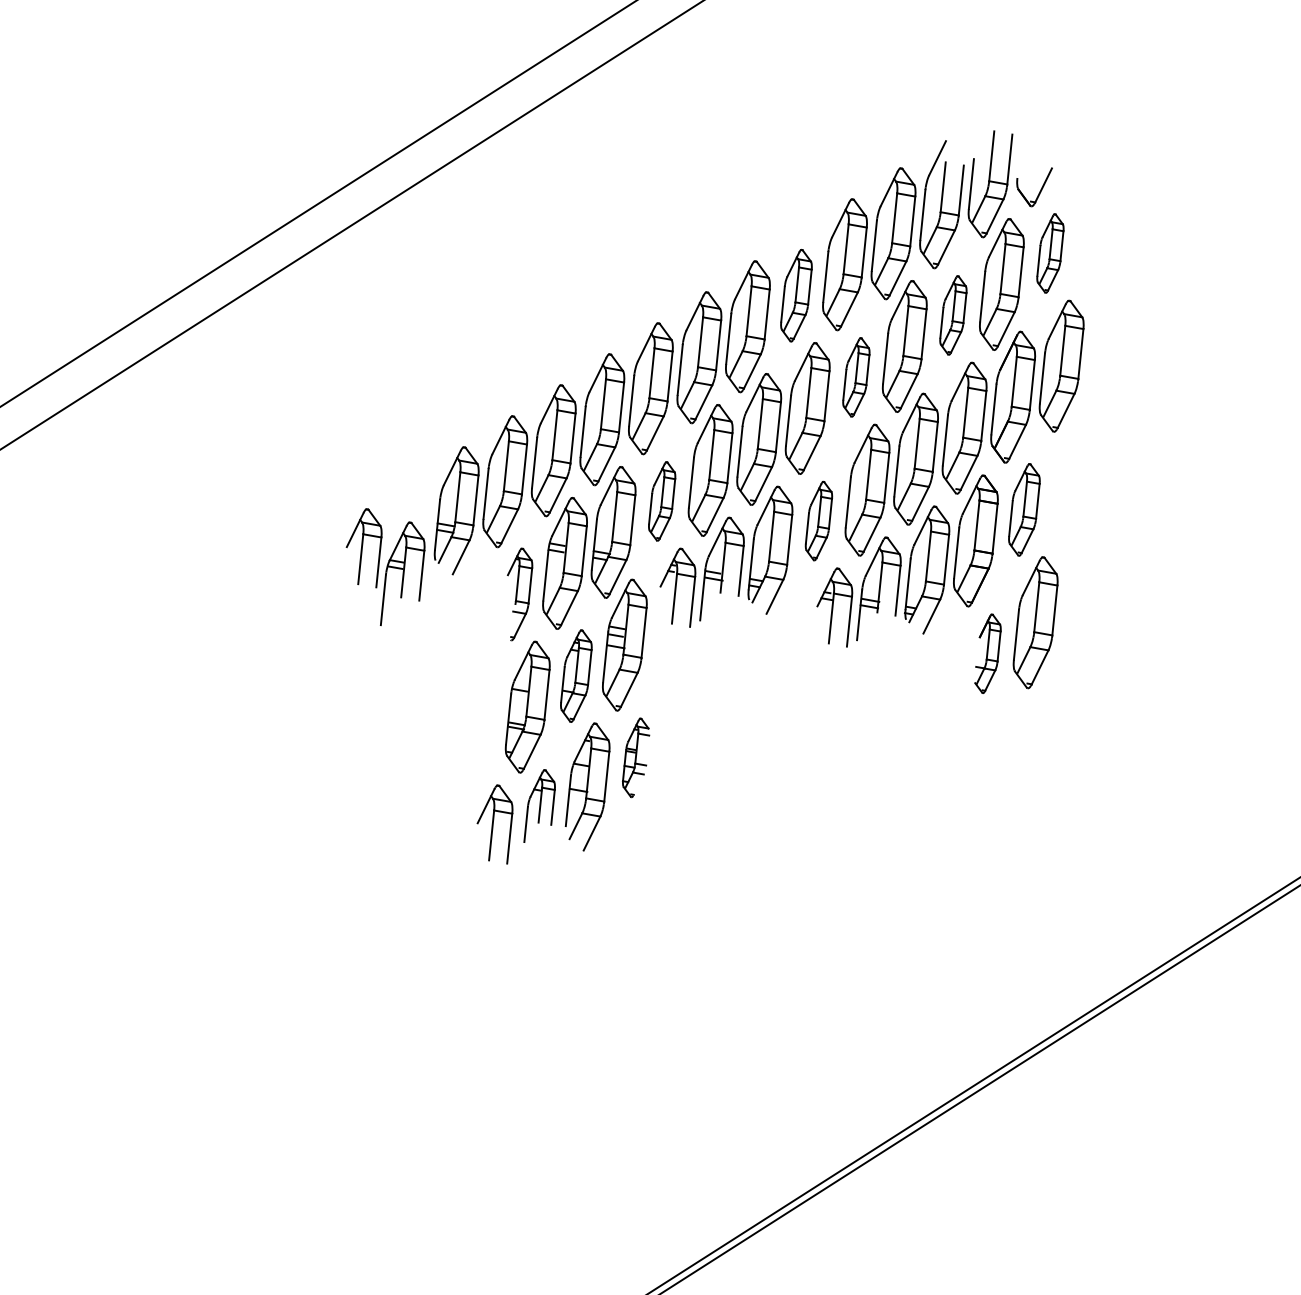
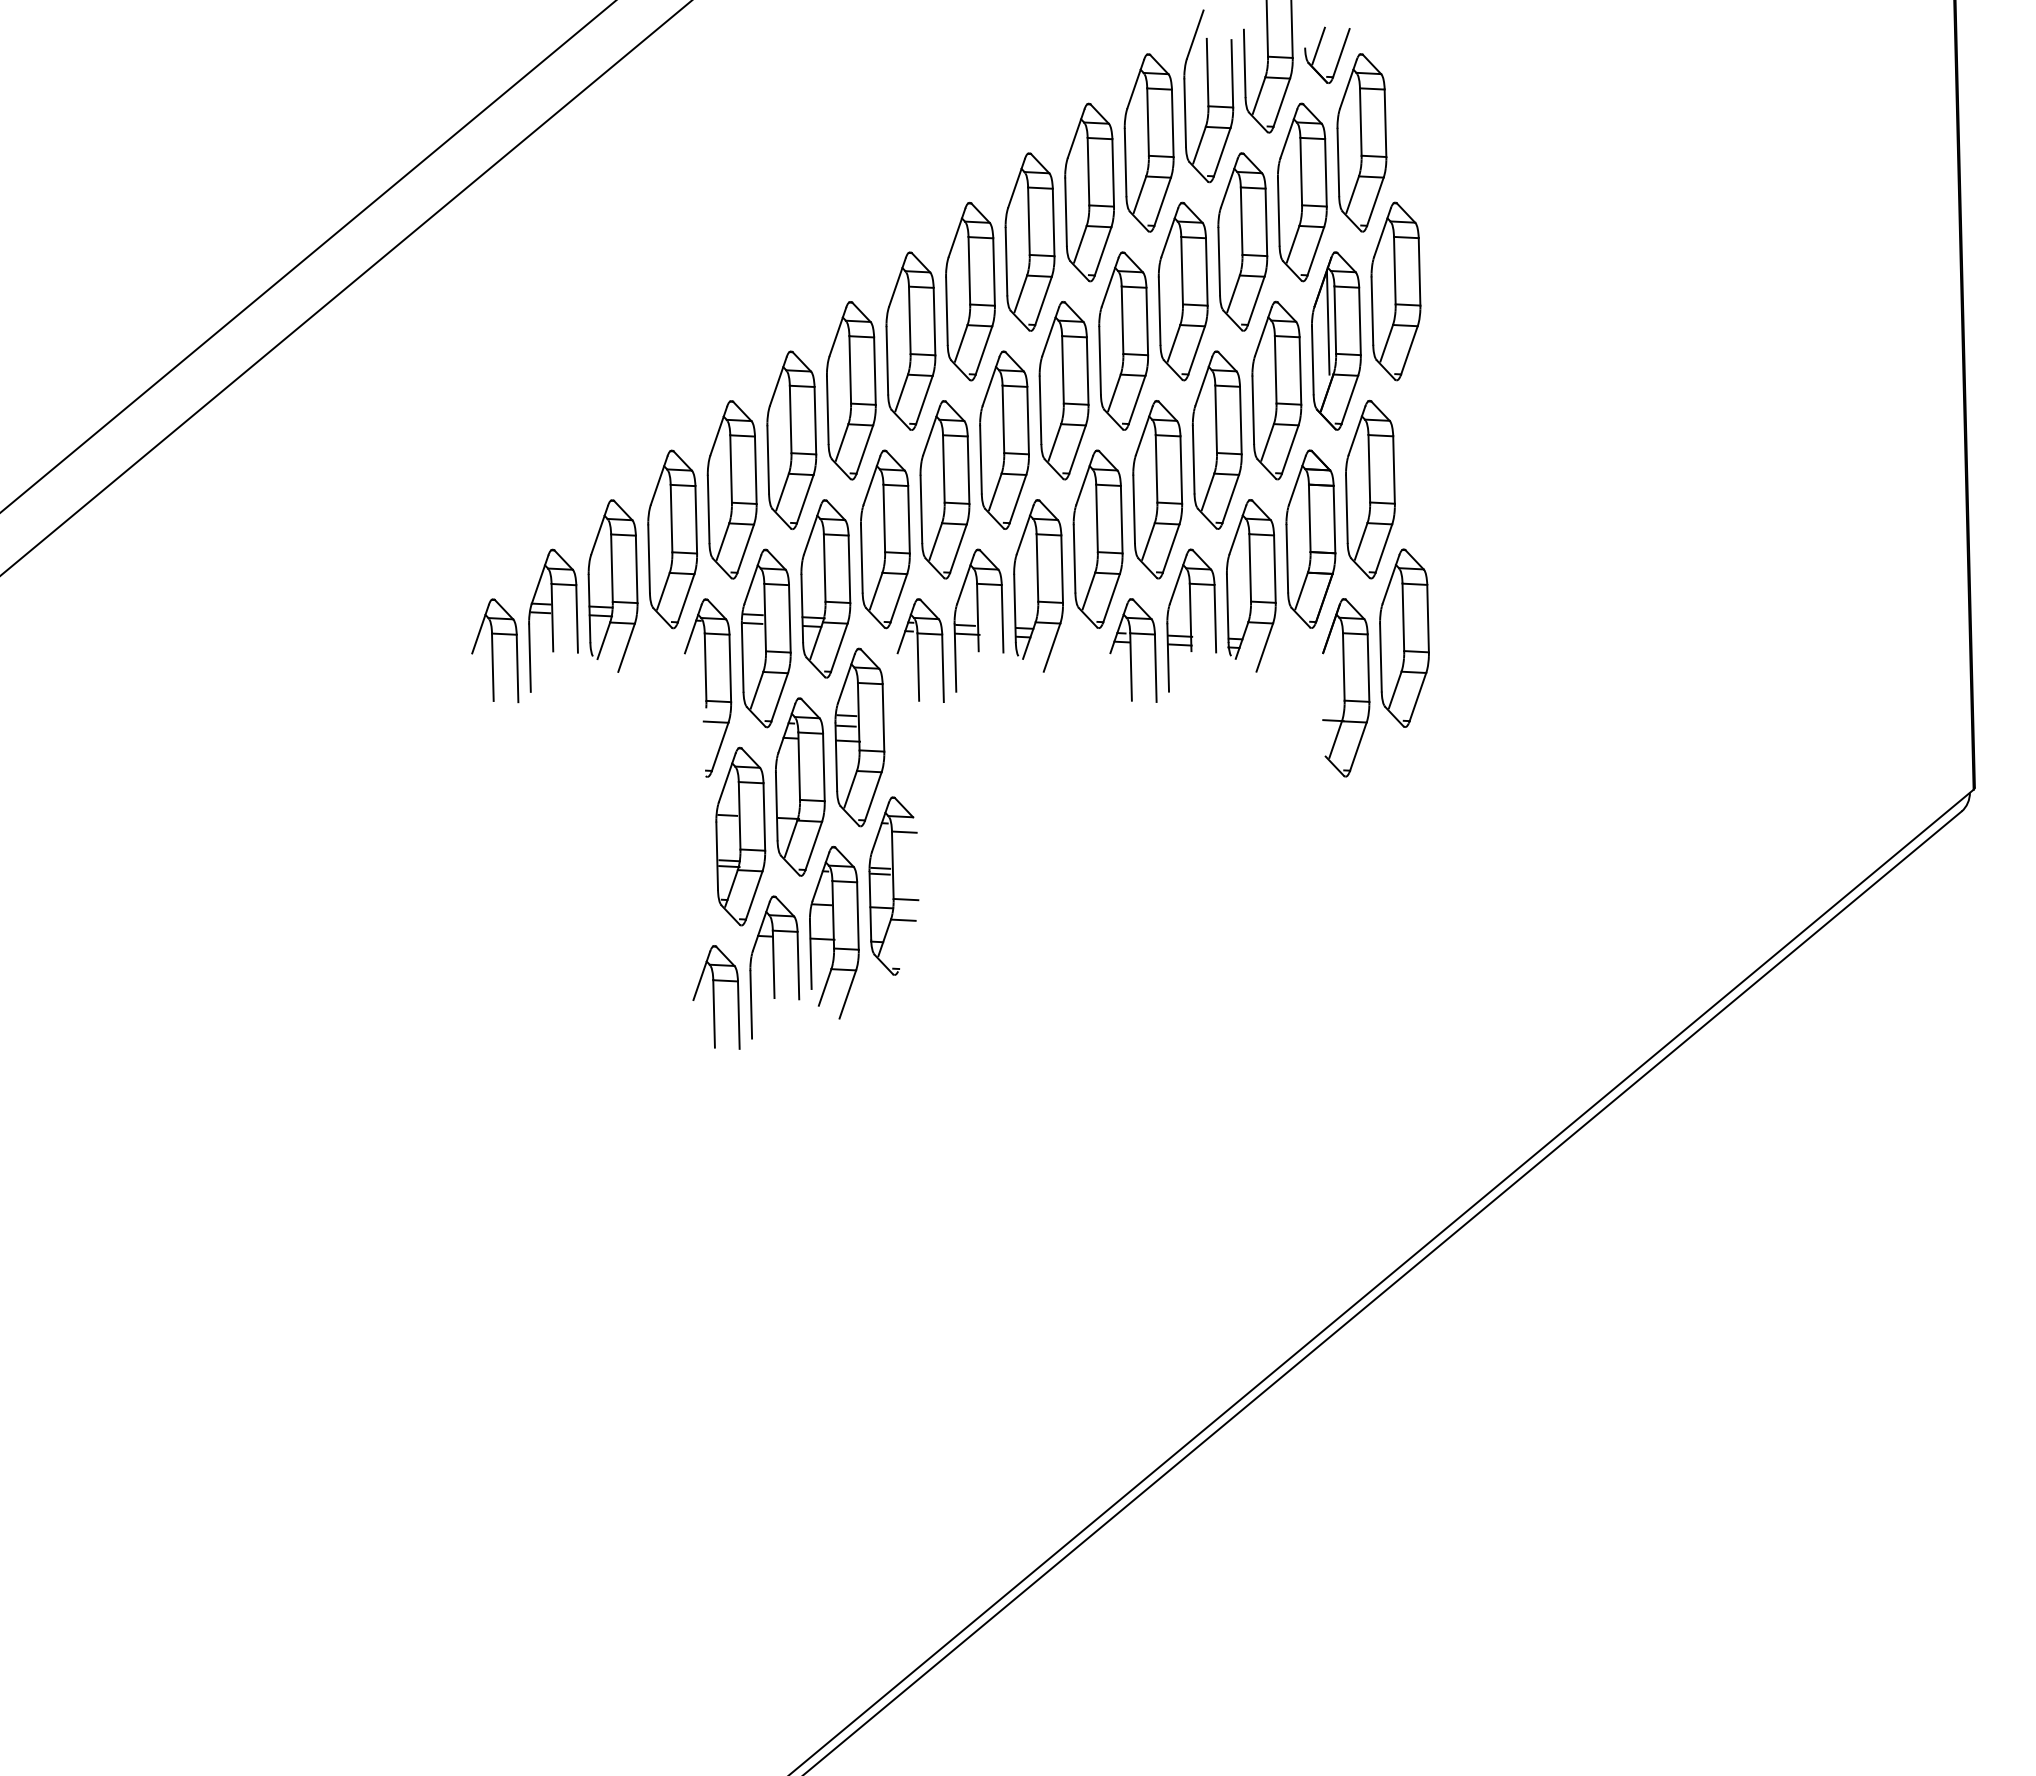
line: (1027, 177) -> (1318, 45), added
part: (1050, 253) -> (1361, 142), size x1.67
part: (796, 295) -> (1029, 241), size x1.43
part: (953, 315) -> (1242, 241), size x1.67
part: (856, 377) -> (1123, 340), size x1.67
line: (1008, 382) -> (1327, 322), added
part: (662, 501) -> (885, 539), size x1.67
part: (1024, 509) -> (1370, 489), size x1.43
part: (818, 520) -> (1097, 538), size x1.67
part: (404, 574) -> (553, 620), moved
part: (517, 594) -> (708, 687), size x1.43
part: (988, 653) -> (1346, 687), size x1.67
part: (576, 675) -> (800, 786), size x1.43
part: (635, 757) -> (893, 885), size x1.67
part: (540, 806) -> (774, 967), size x1.43

